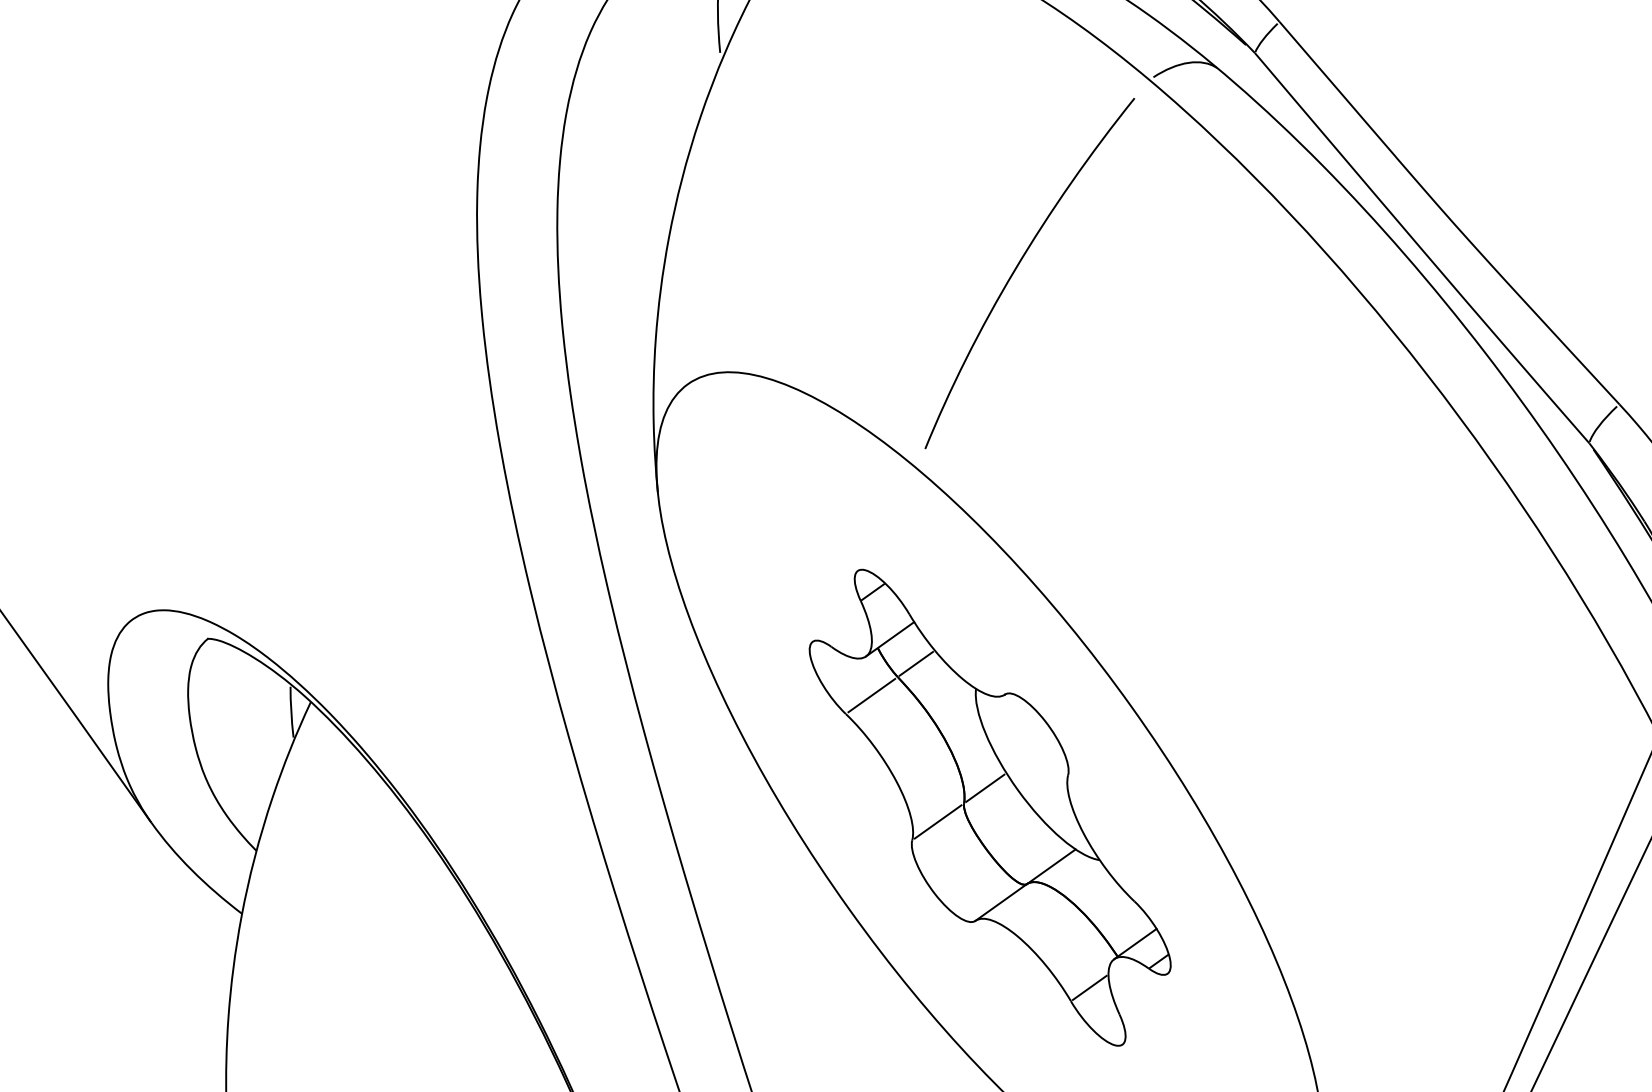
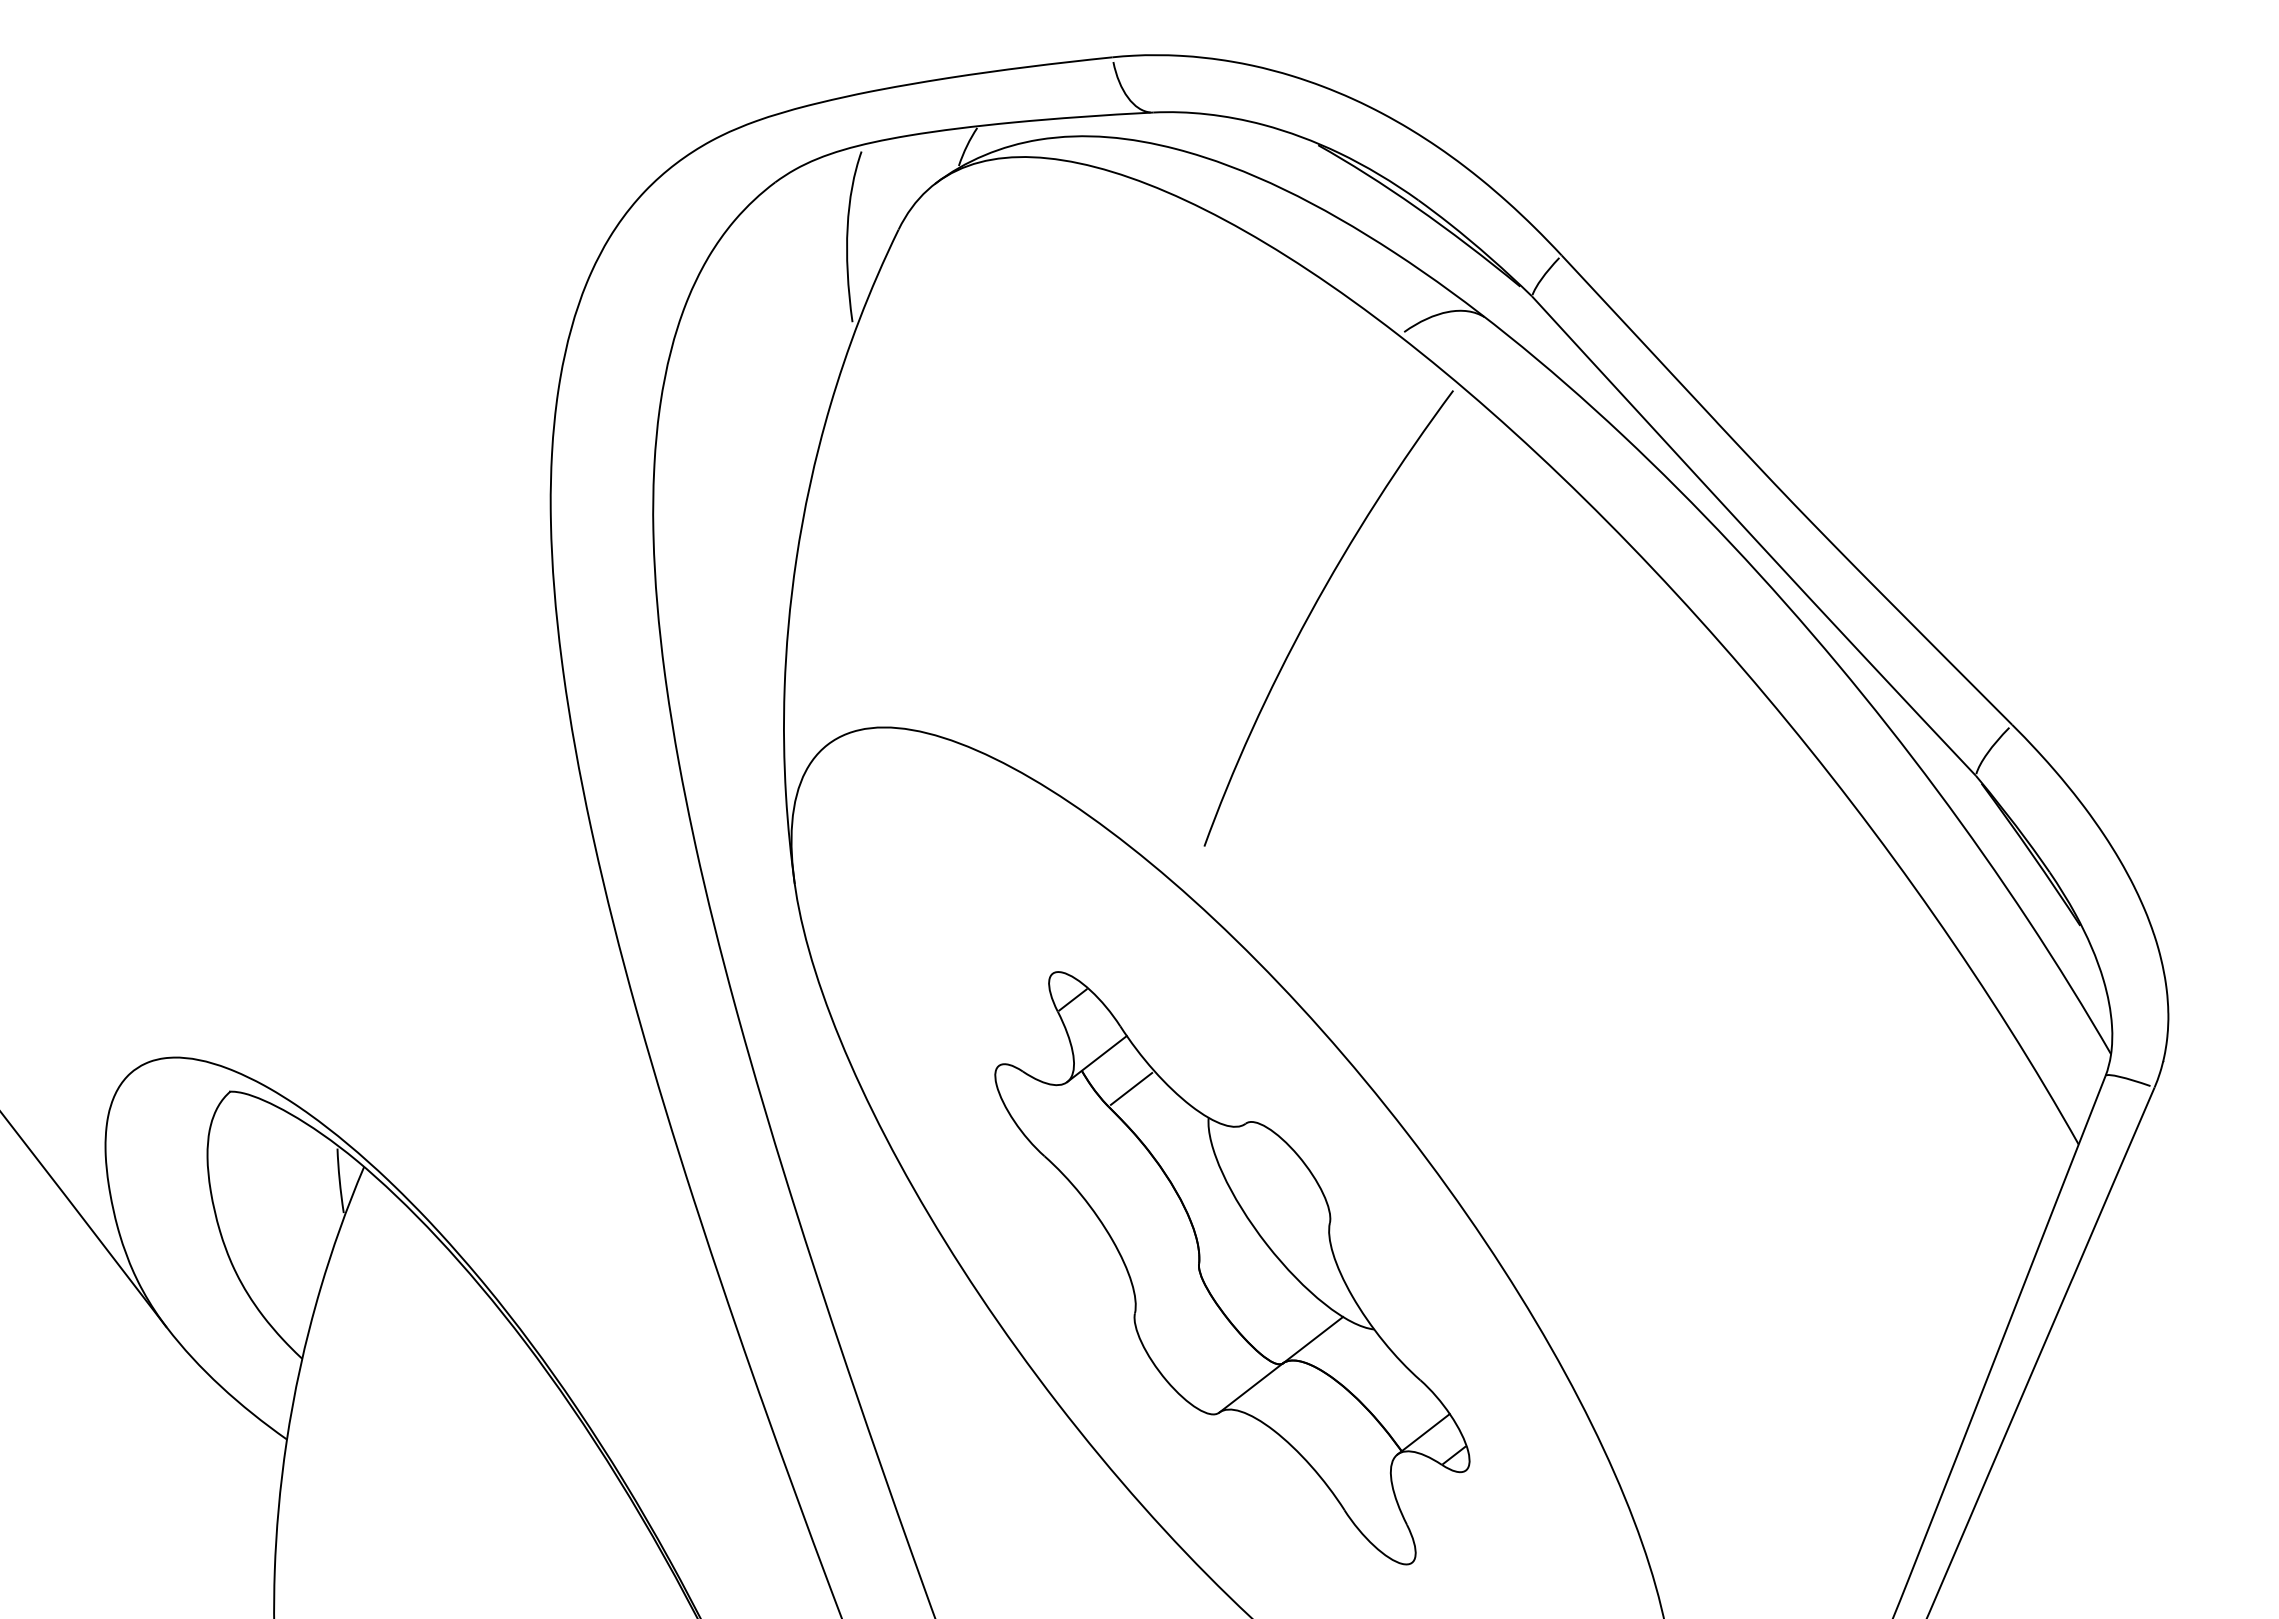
curve: (1018, 265) -> (1314, 608), moved
line: (871, 695) -> (1076, 1131), removed
line: (984, 788) -> (1224, 1243), removed
line: (937, 821) -> (1166, 1288), removed
line: (1089, 988) -> (1367, 1492), removed

